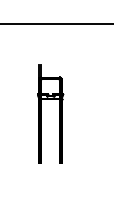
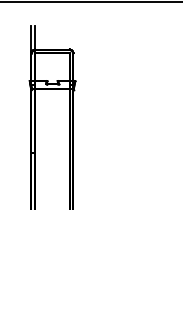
part: (41, 113) -> (35, 116), moved

